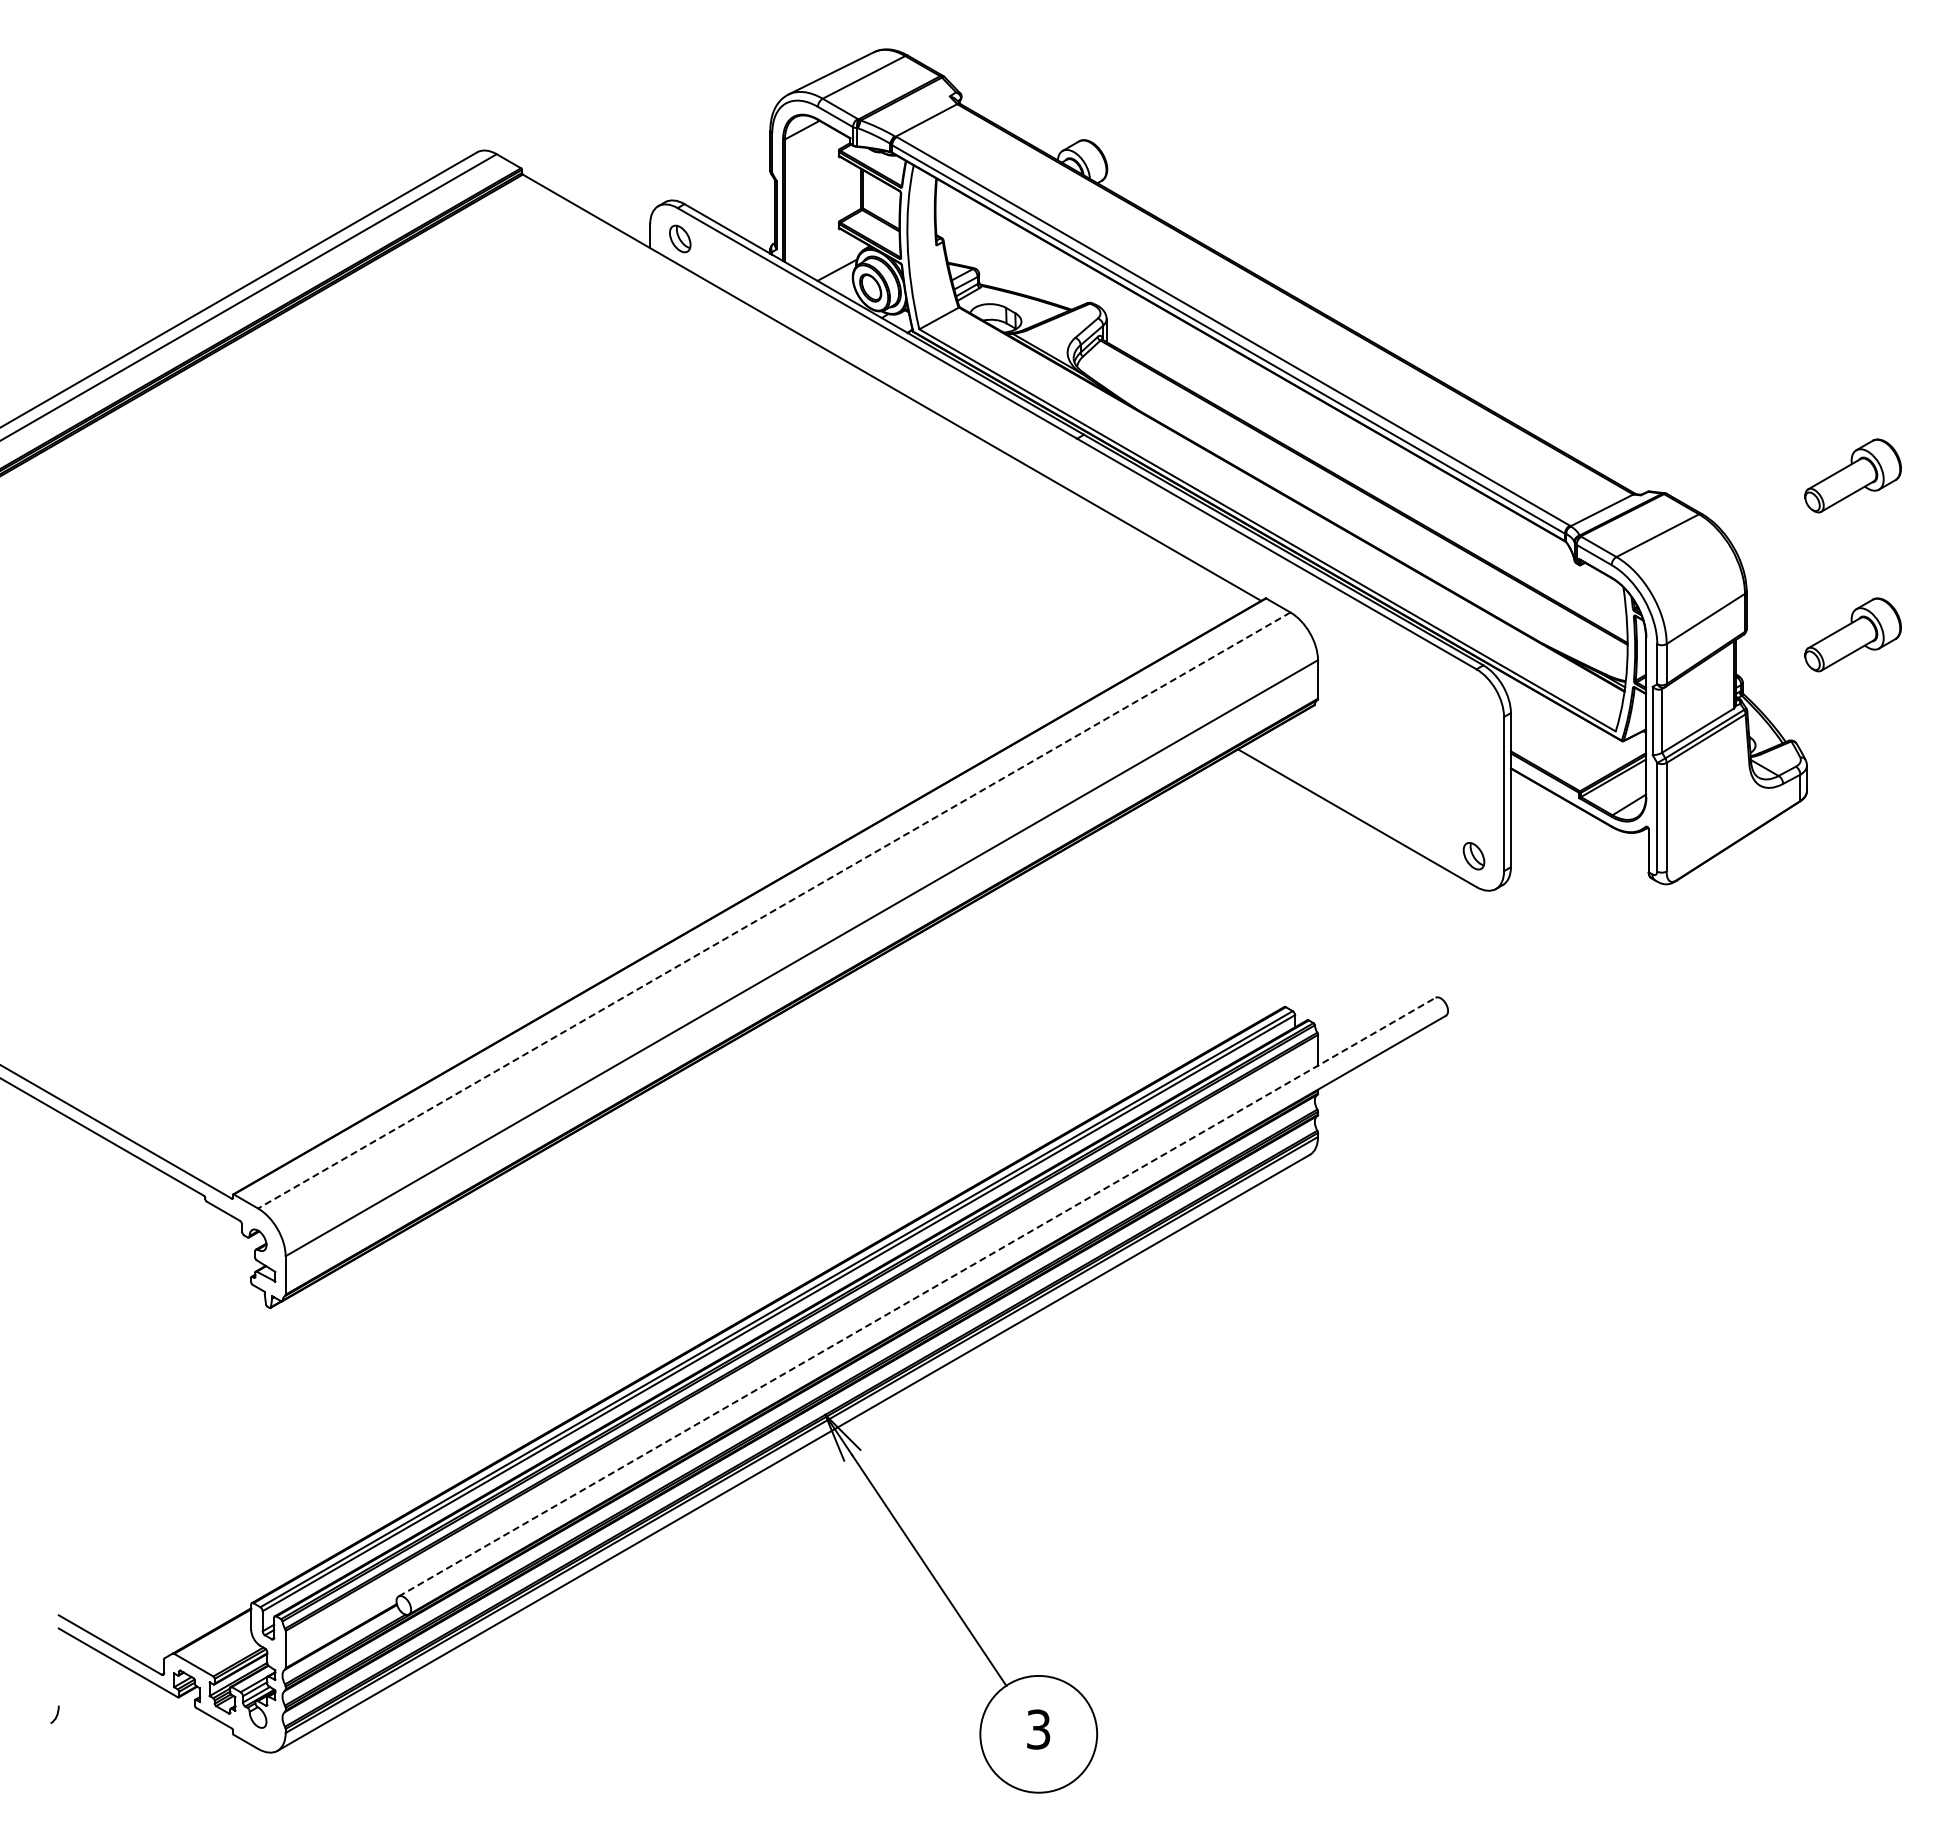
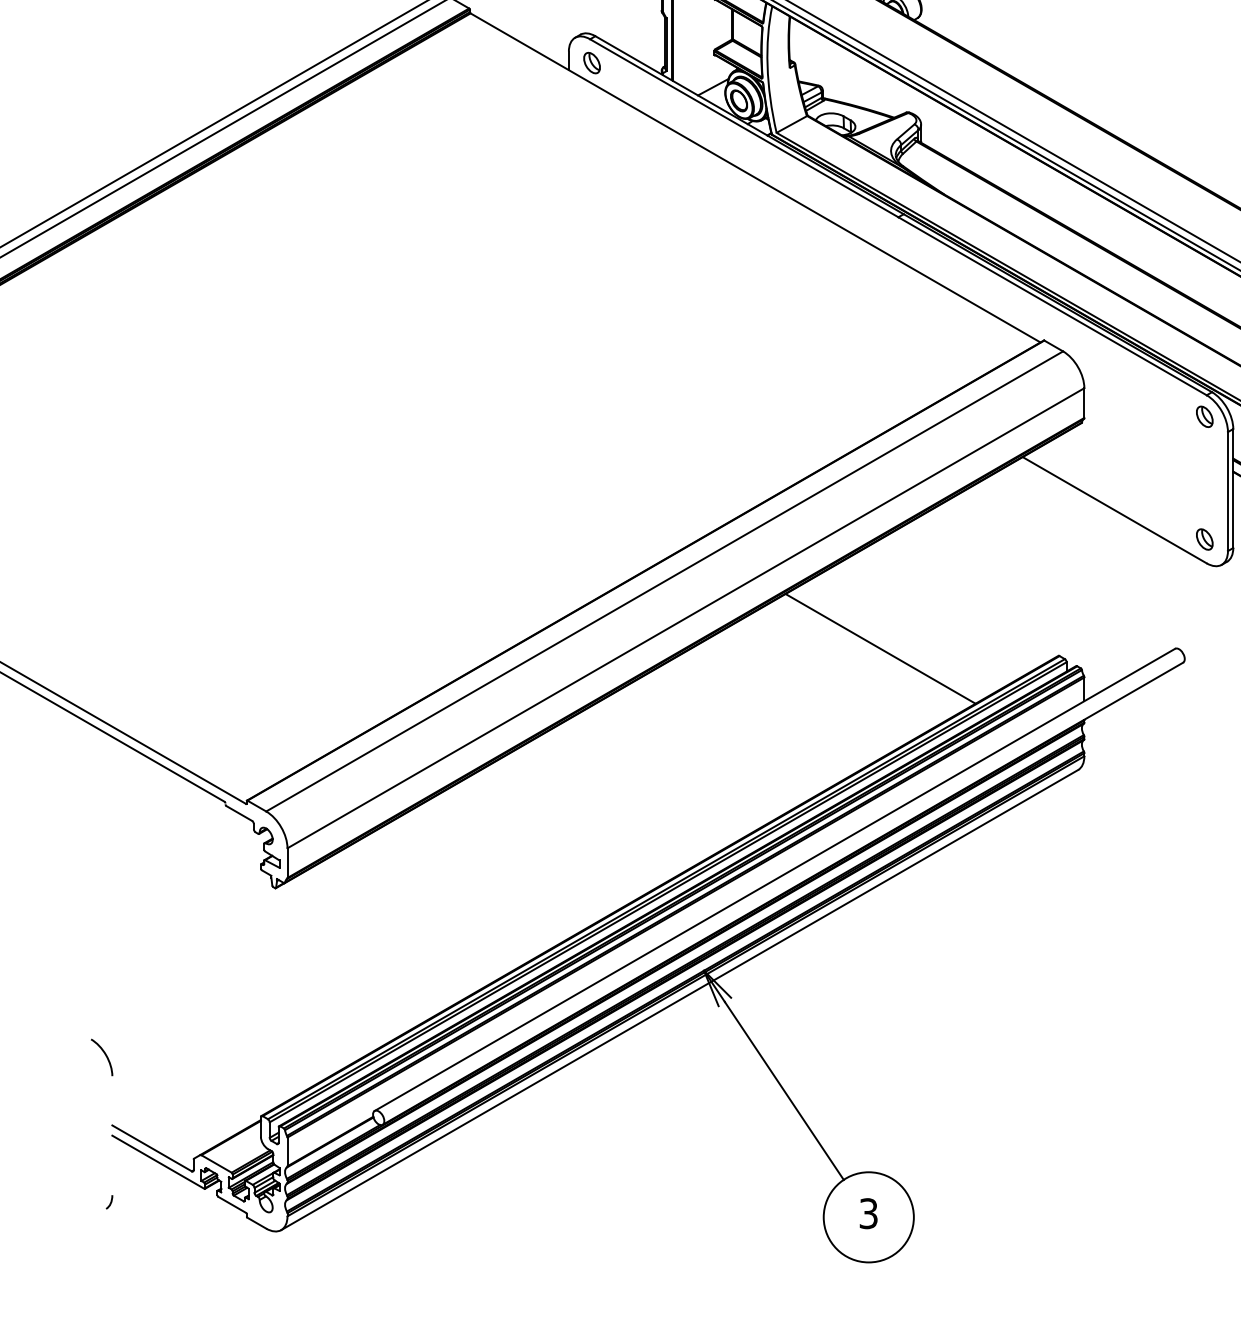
part: (1473, 697) -> (1204, 417), added
line: (773, 910) -> (664, 581), dashed -> solid
line: (1053, 997) -> (880, 648), added
line: (917, 1297) -> (775, 880), dashed -> solid
curve: (49, 1524) -> (105, 1055), added

